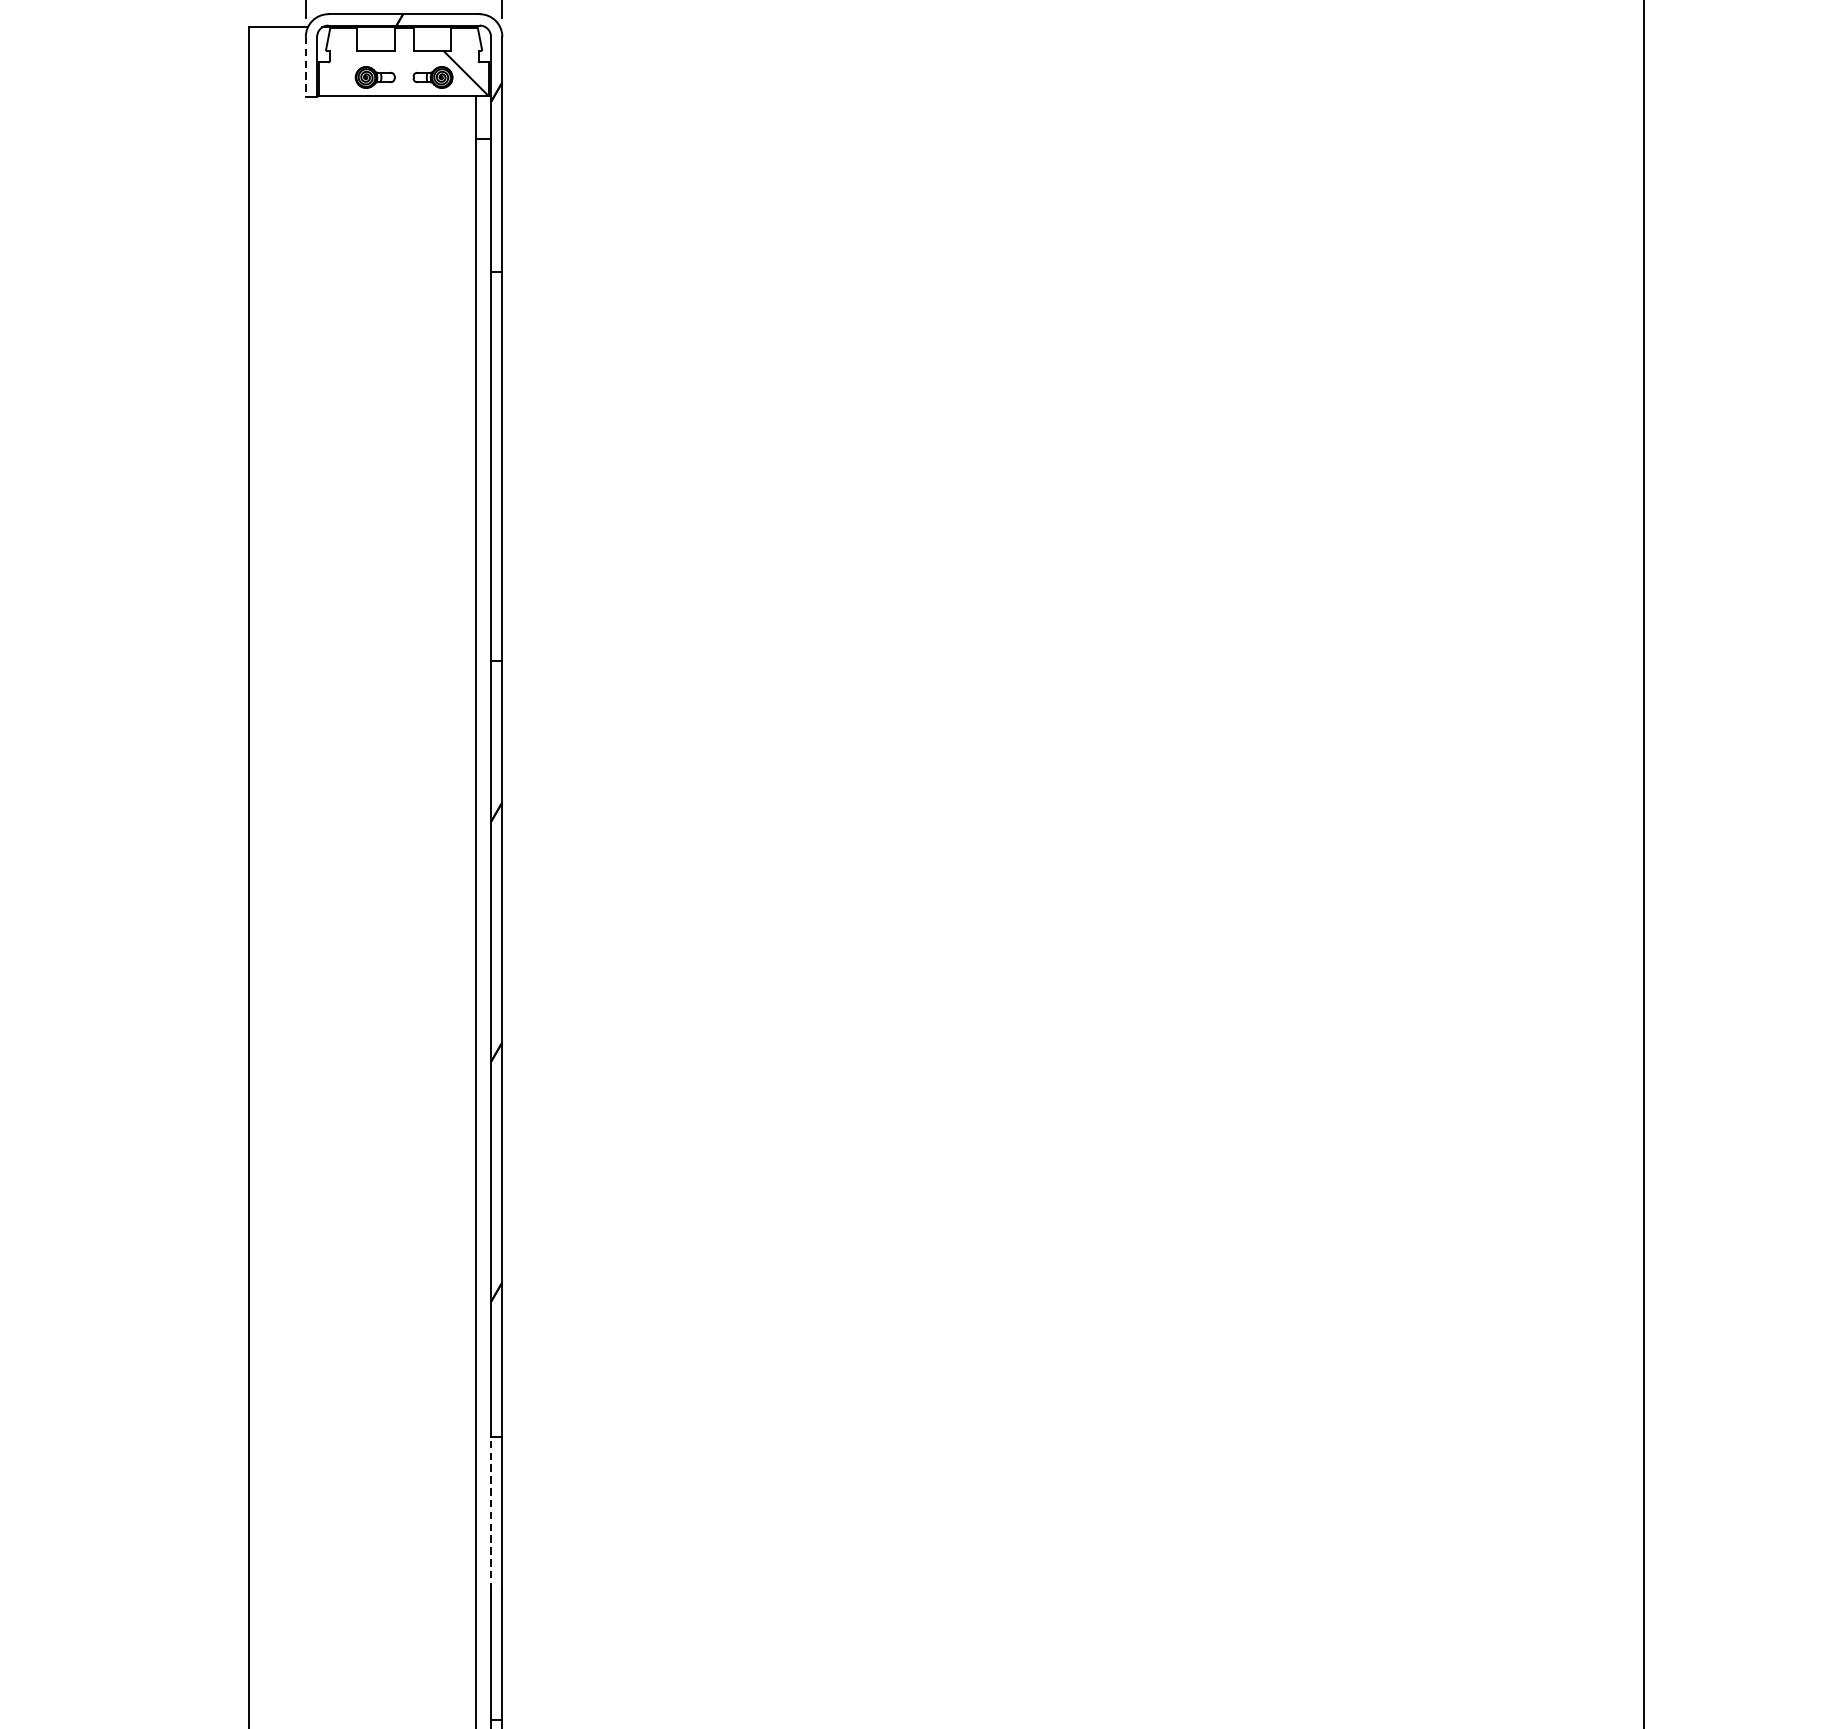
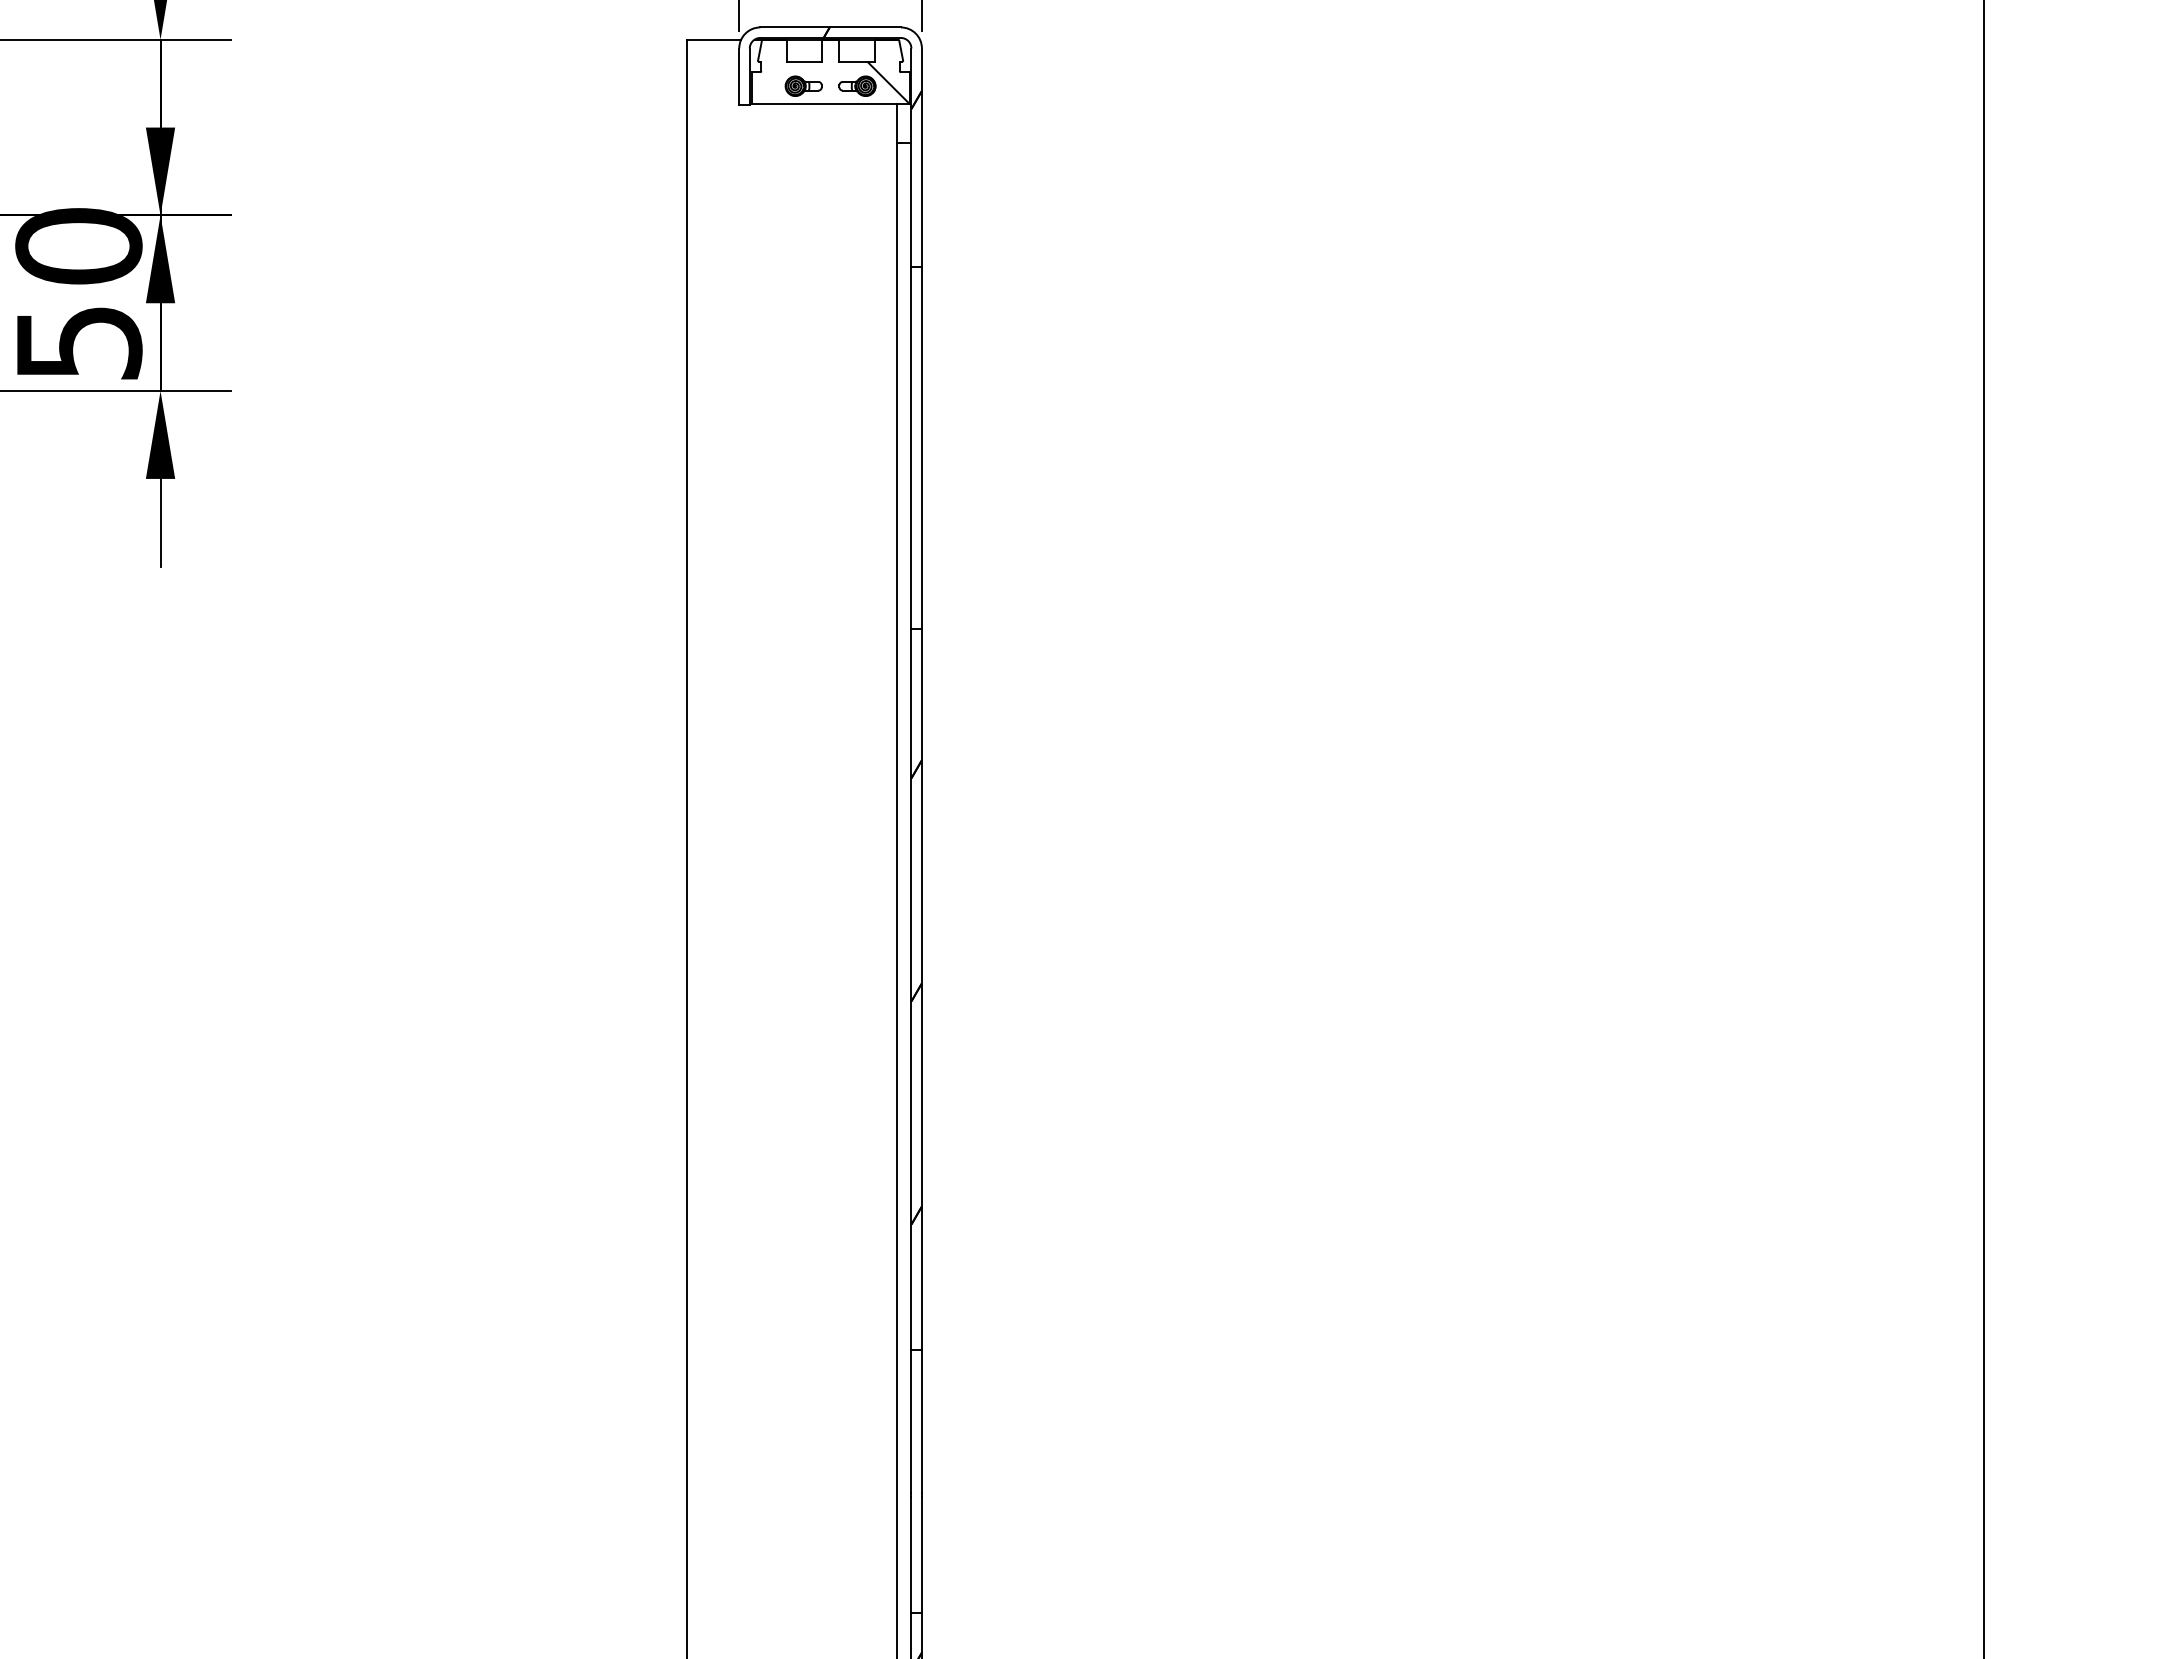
line: (306, 68) -> (739, 77), dashed -> solid
line: (491, 1512) -> (911, 1420), dashed -> solid

